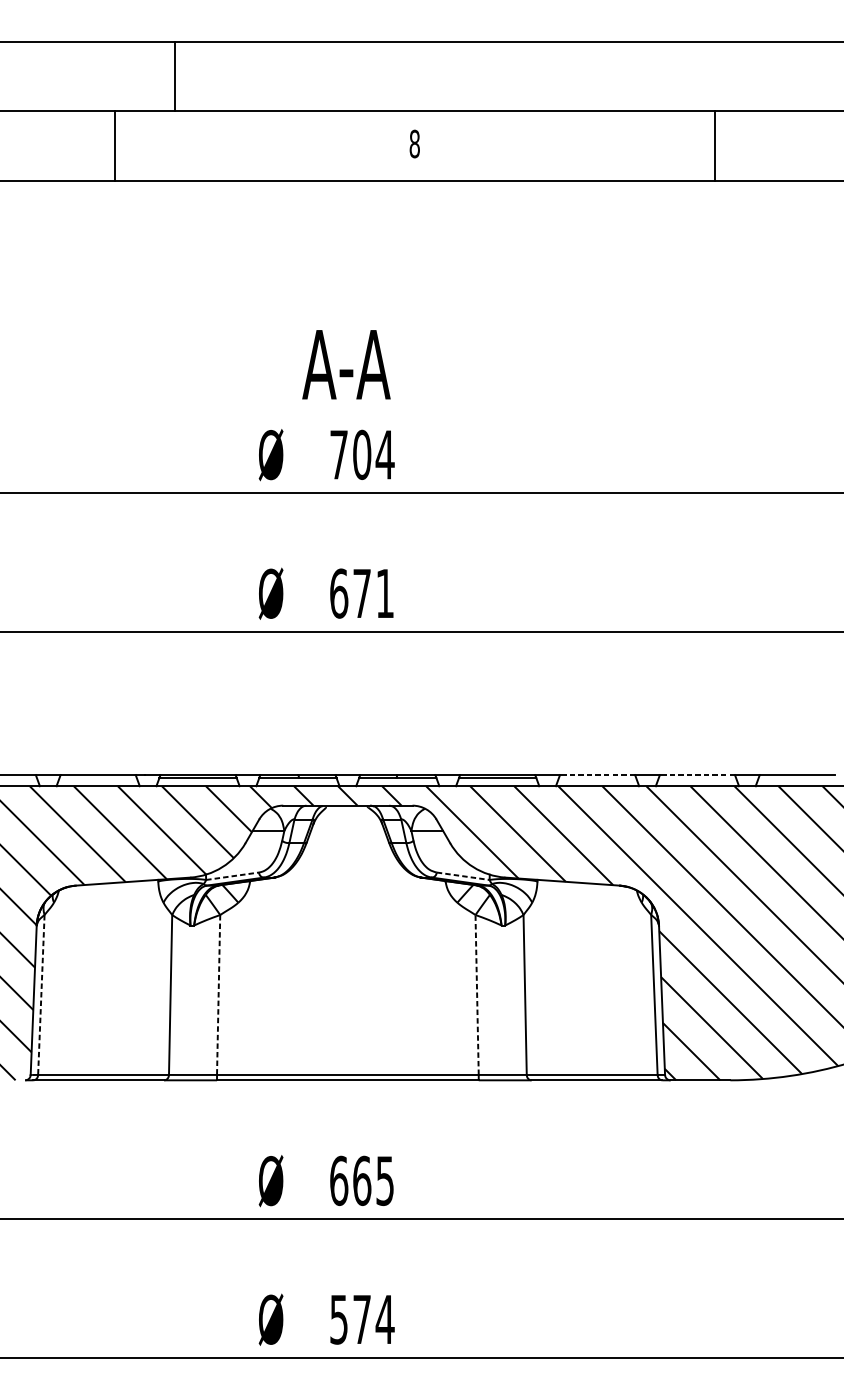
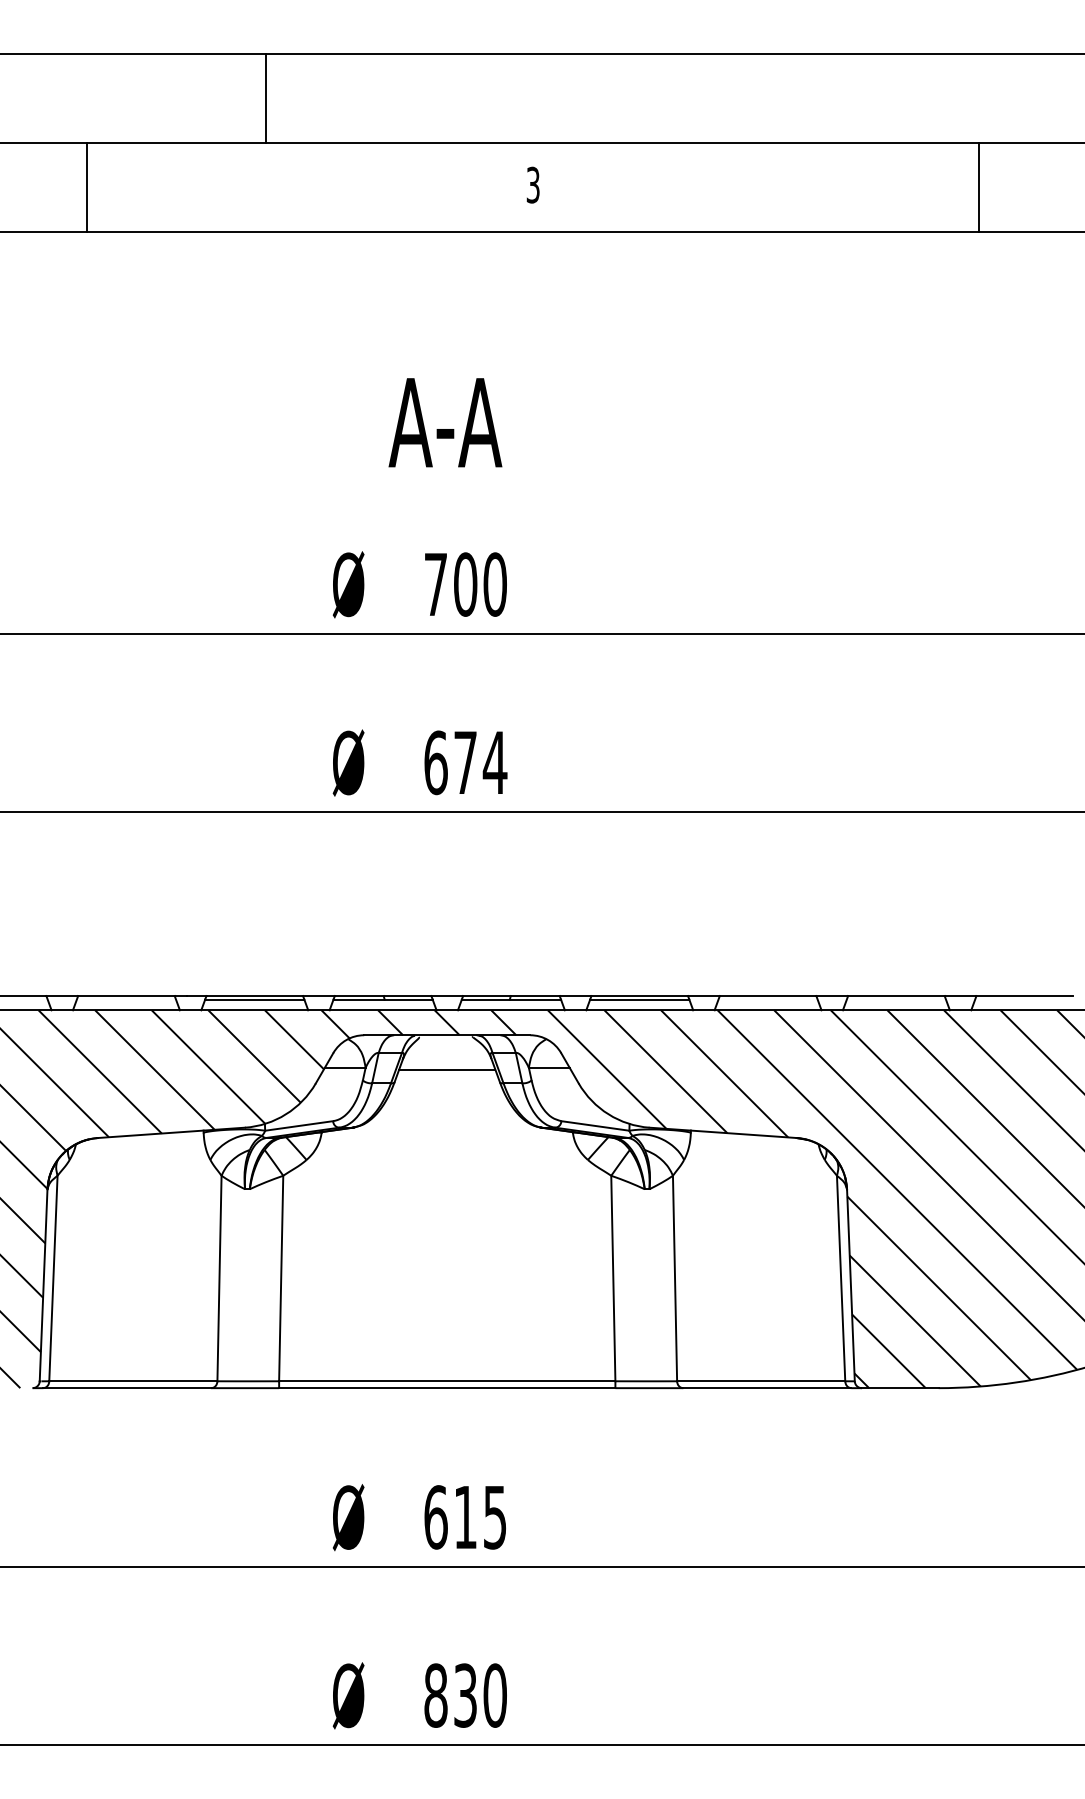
line: (175, 76) -> (265, 98), moved
text: (414, 143) -> (532, 184), 8 -> 3
line: (115, 145) -> (87, 187), moved
line: (715, 145) -> (978, 187), moved
text: (346, 364) -> (445, 422), moved
text: (384, 454) -> (494, 584), 704 -> 700
text: (384, 593) -> (494, 762), 671 -> 674
line: (597, 775) -> (767, 996), dashed -> solid
line: (696, 775) -> (895, 996), dashed -> solid
line: (348, 832) -> (447, 1069), added
line: (232, 875) -> (299, 1125), dashed -> solid
line: (463, 876) -> (595, 1126), dashed -> solid
line: (41, 994) -> (53, 1278), dashed -> solid
line: (218, 994) -> (281, 1278), dashed -> solid
line: (477, 994) -> (613, 1278), dashed -> solid
text: (362, 1180) -> (465, 1517), 665 -> 615
text: (362, 1319) -> (465, 1695), 574 -> 830

